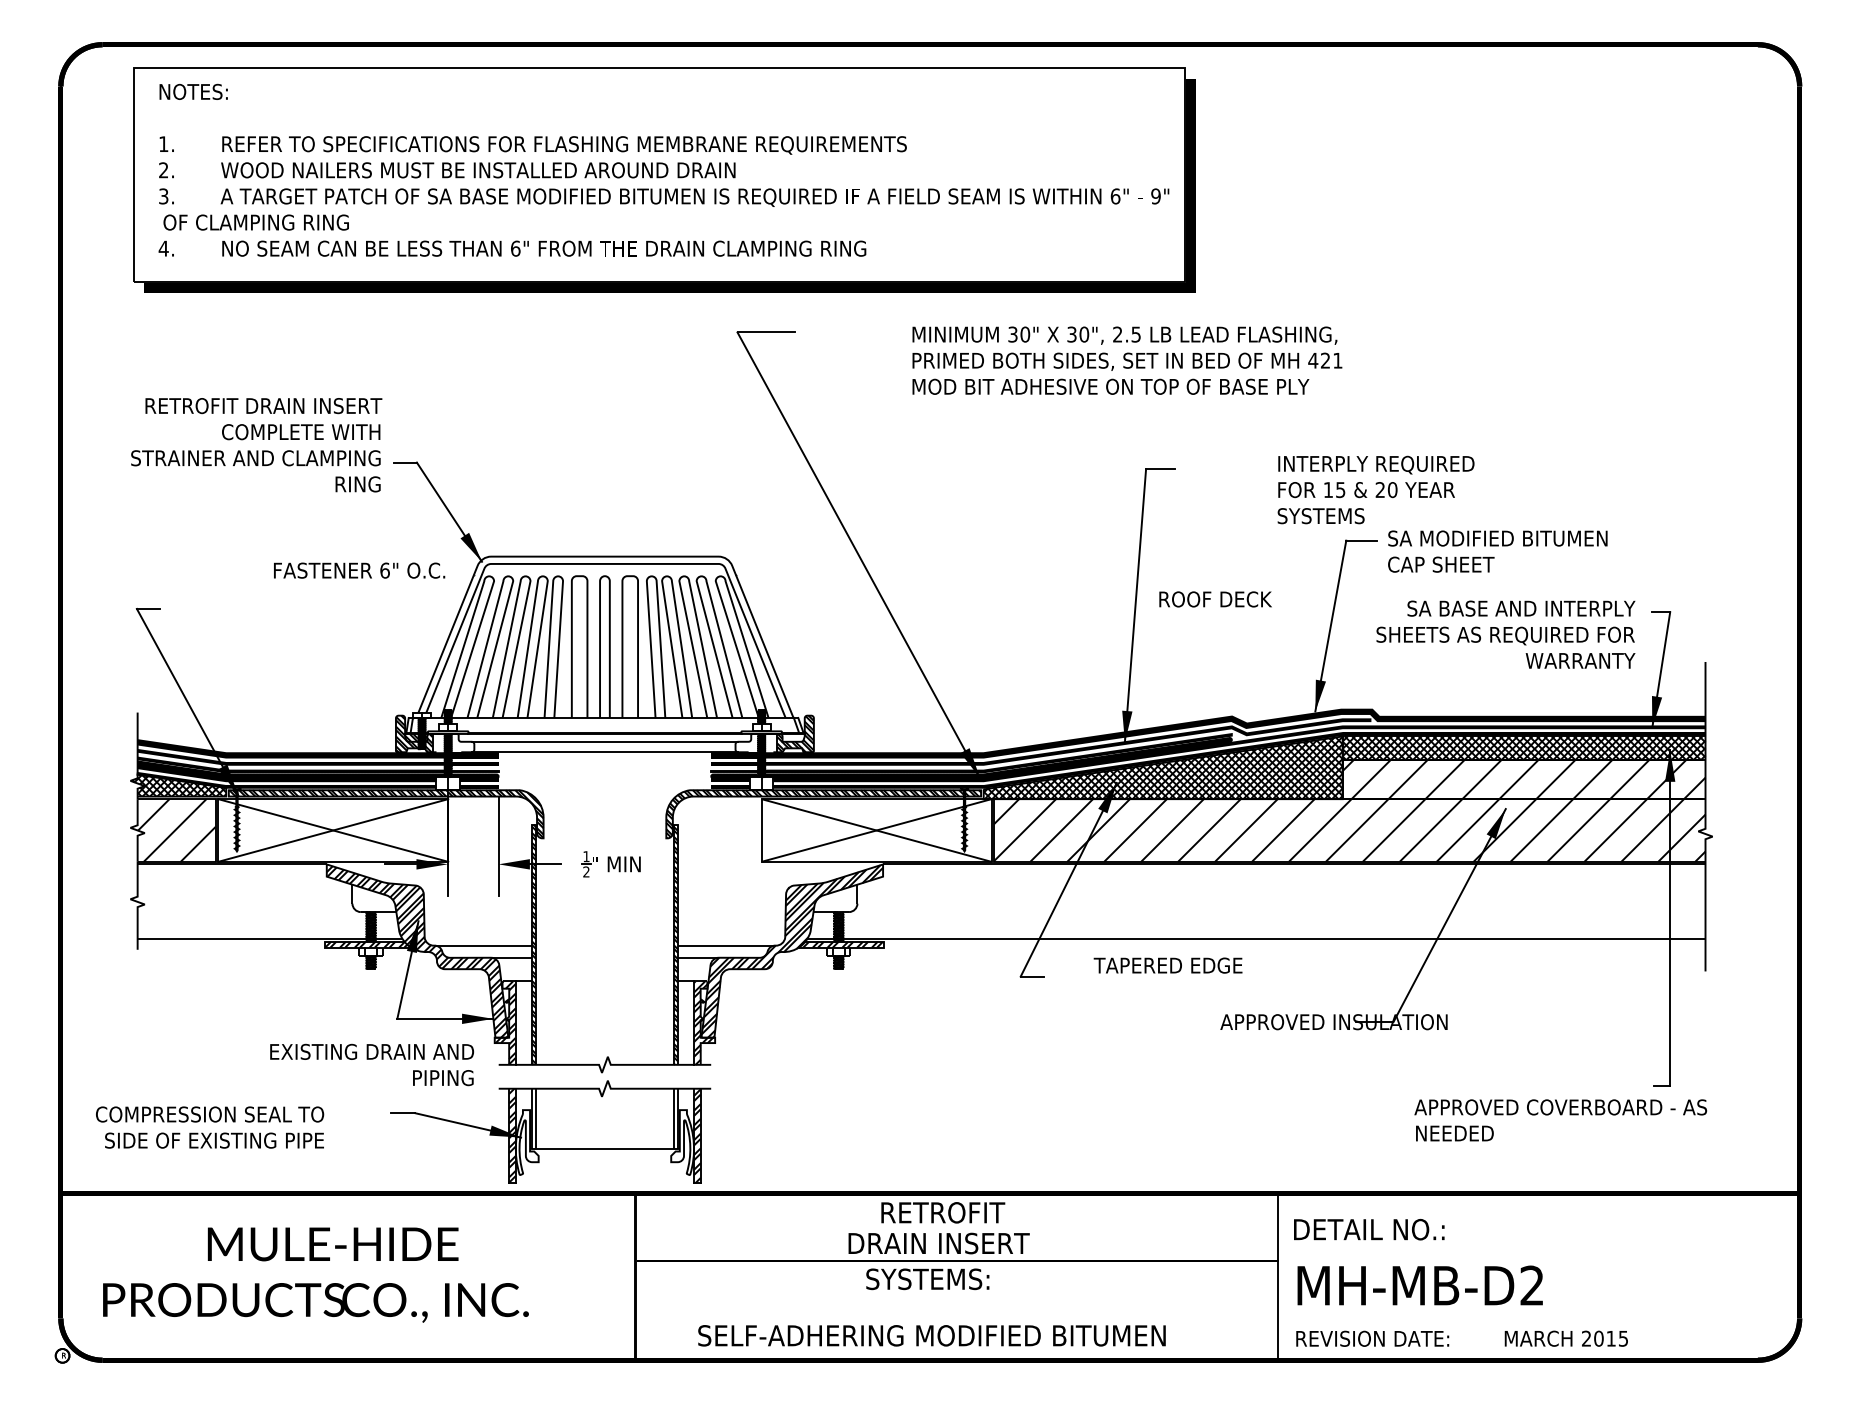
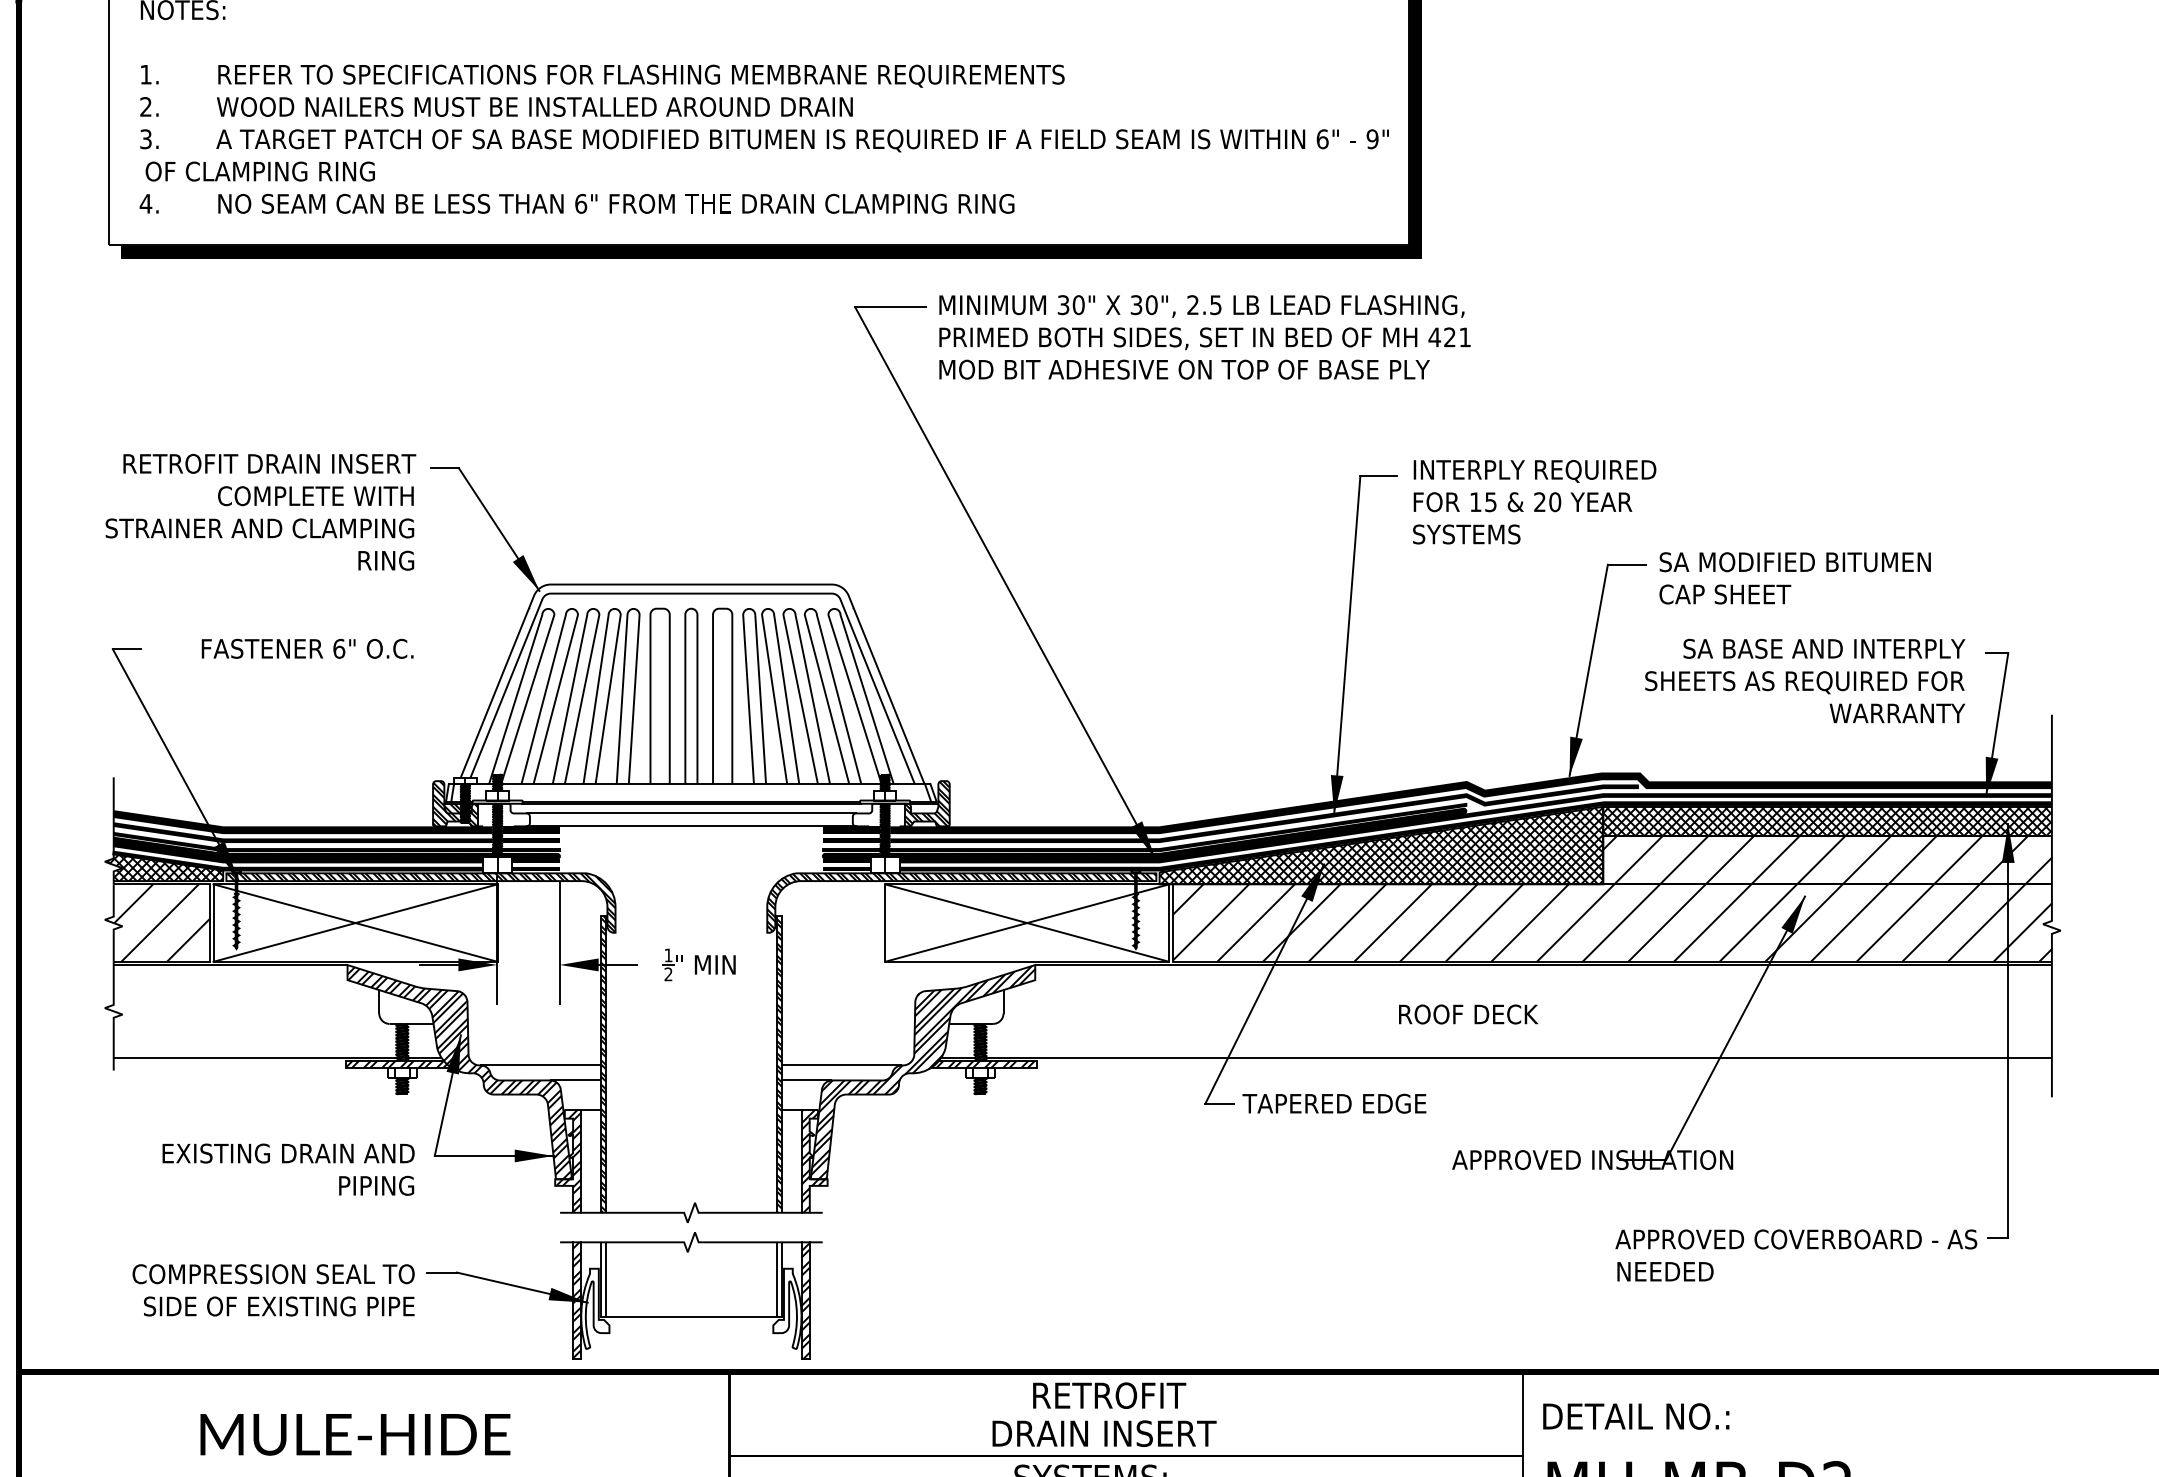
text: (1127, 360) -> (1205, 337), moved
text: (256, 445) -> (260, 512), moved
text: (1375, 489) -> (1533, 501), moved
text: (359, 570) -> (307, 648), moved
text: (1215, 599) -> (1468, 1014), moved
text: (1167, 965) -> (1333, 1103), moved
text: (371, 1064) -> (287, 1169), moved
text: (1560, 1120) -> (1796, 1255), moved
text: (210, 1127) -> (274, 1290), moved

